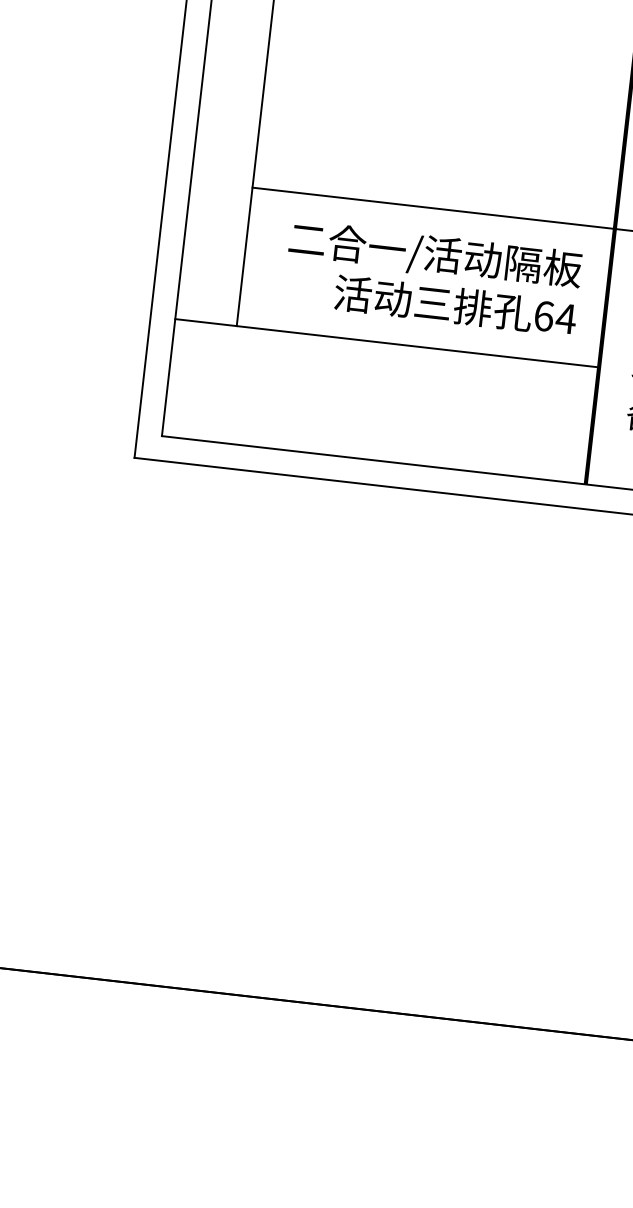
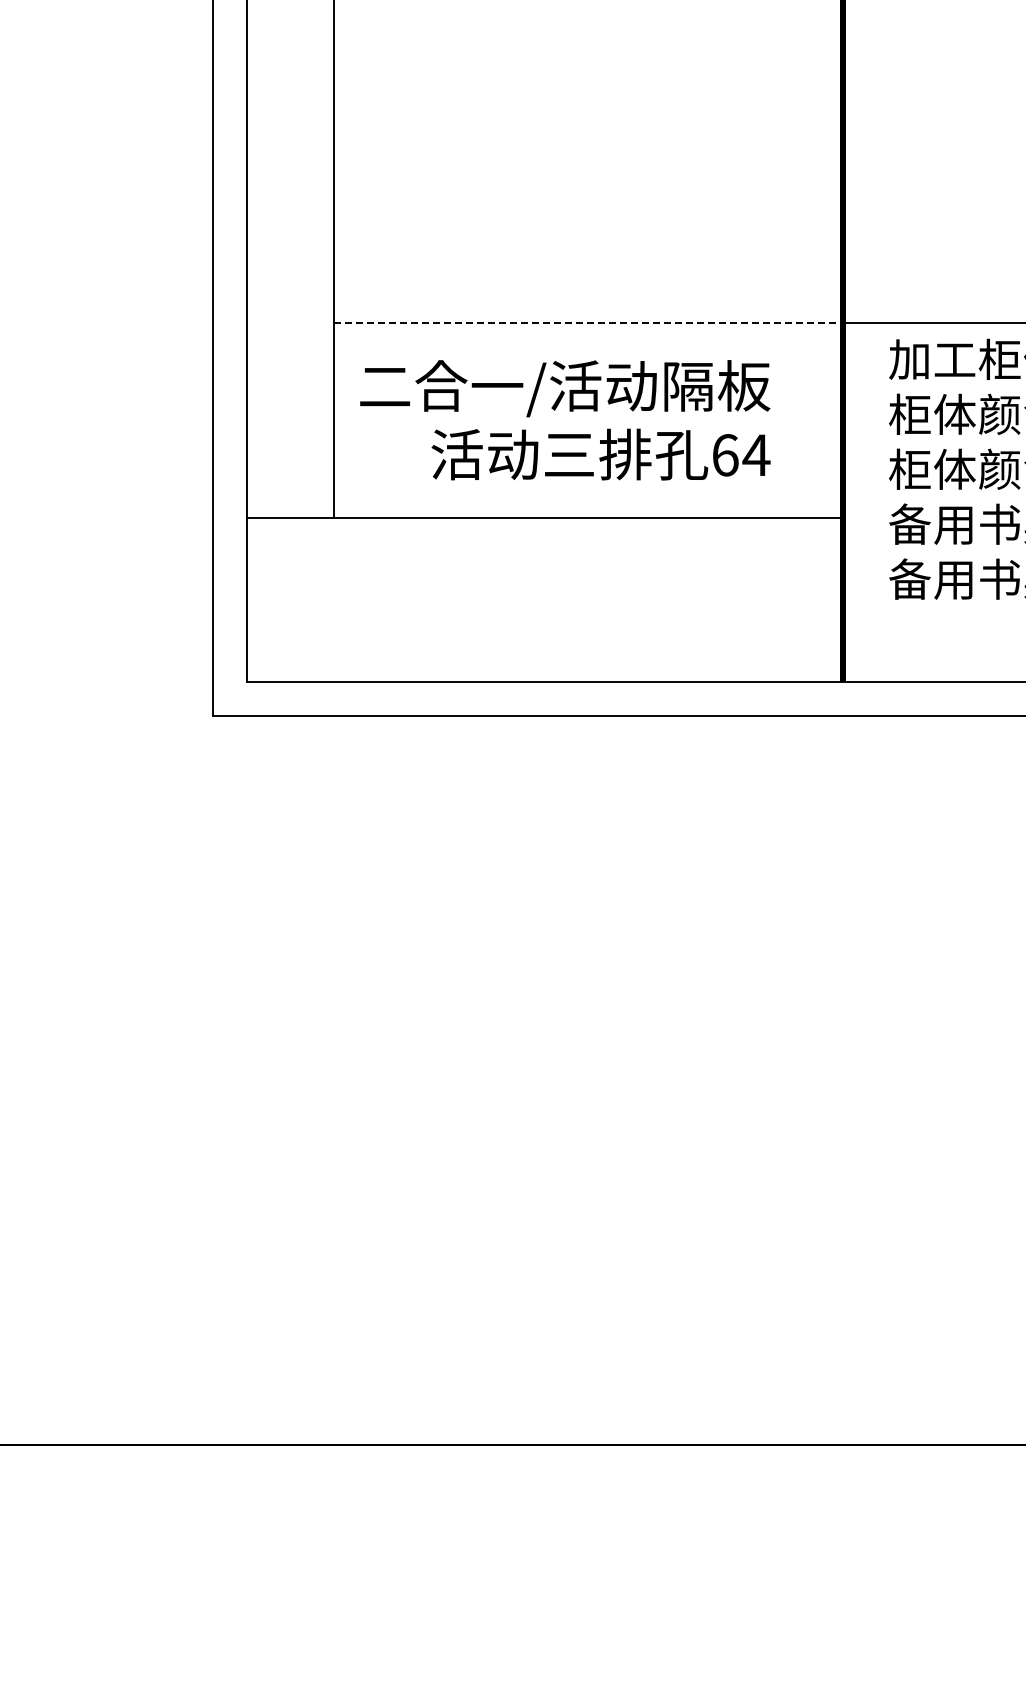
line: (433, 208) -> (588, 323), solid -> dashed
text: (433, 278) -> (565, 420), moved

